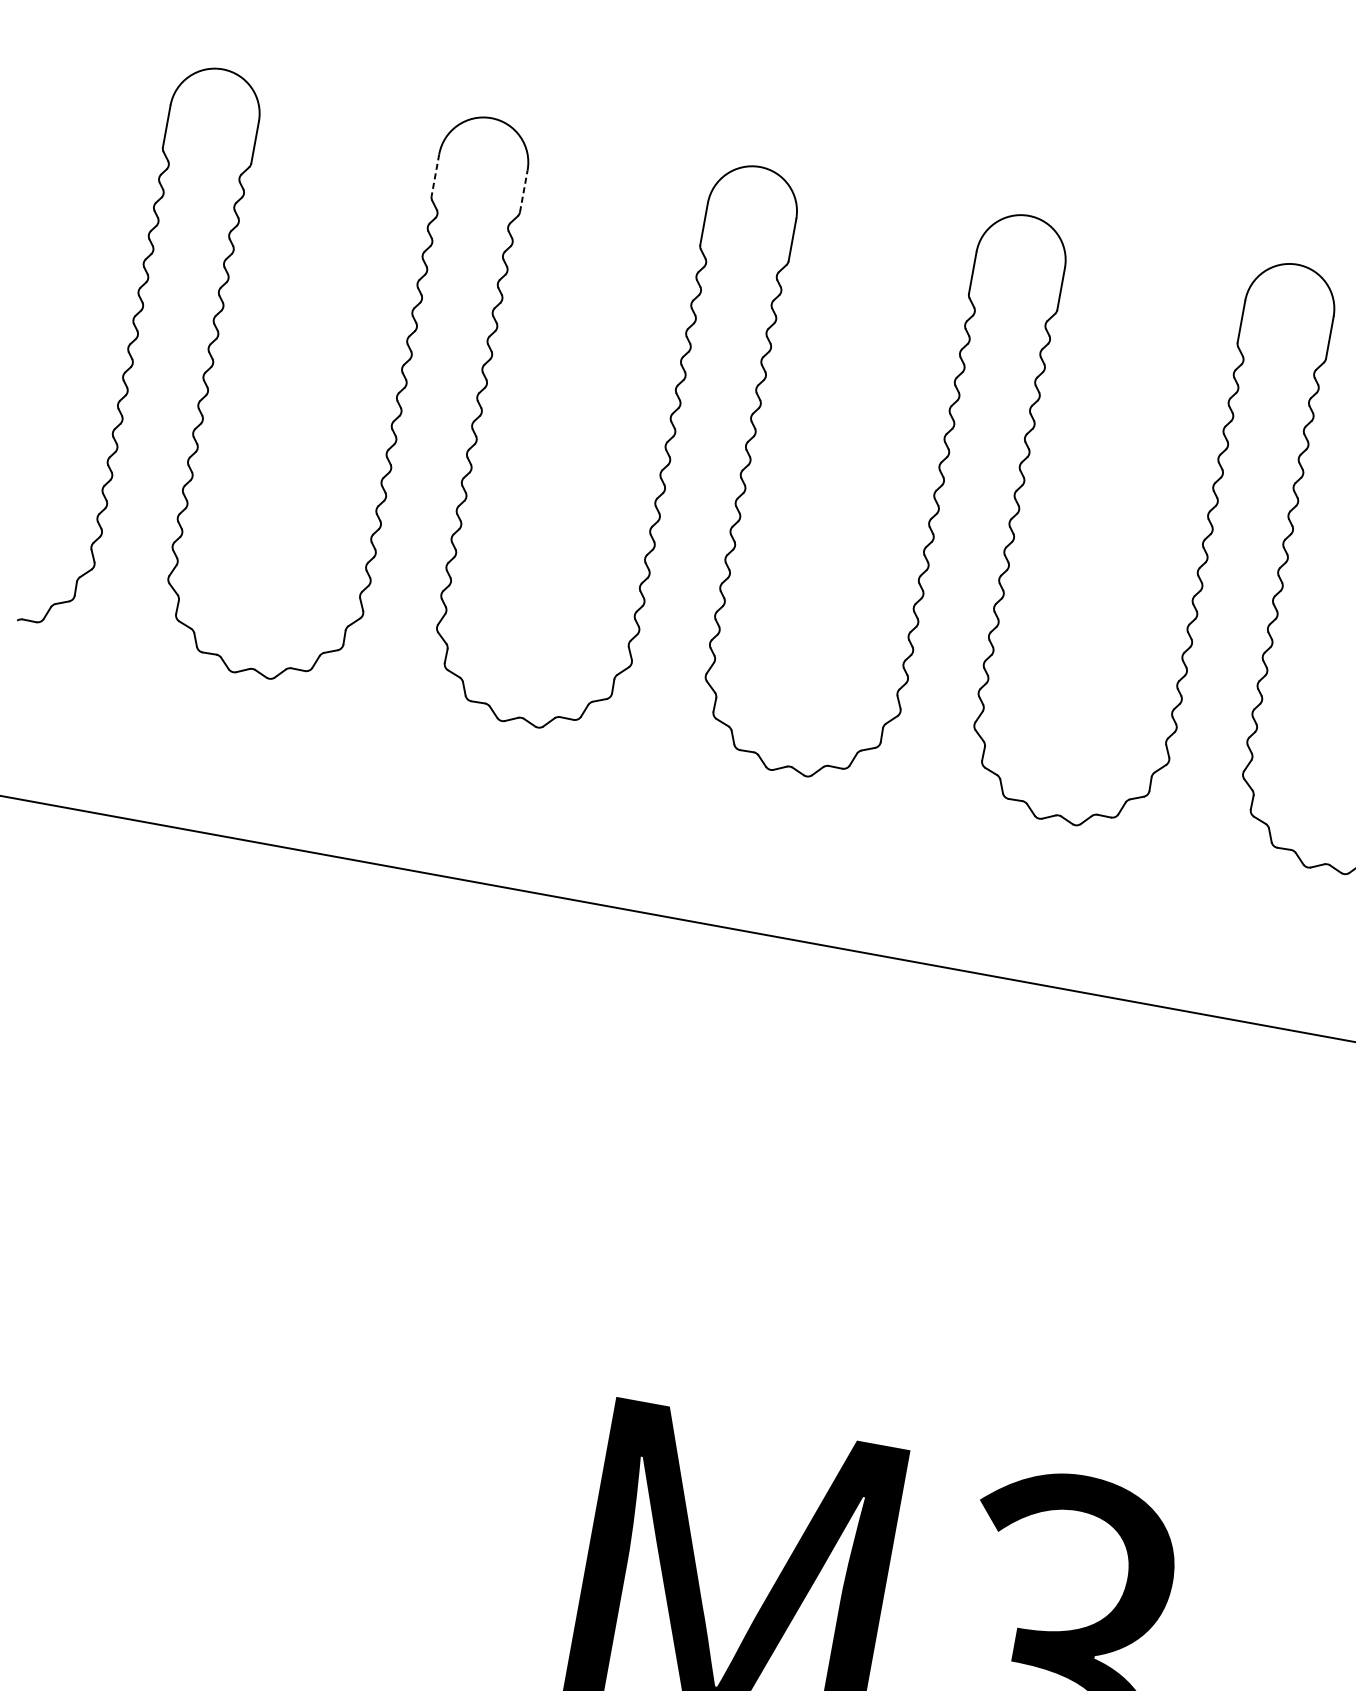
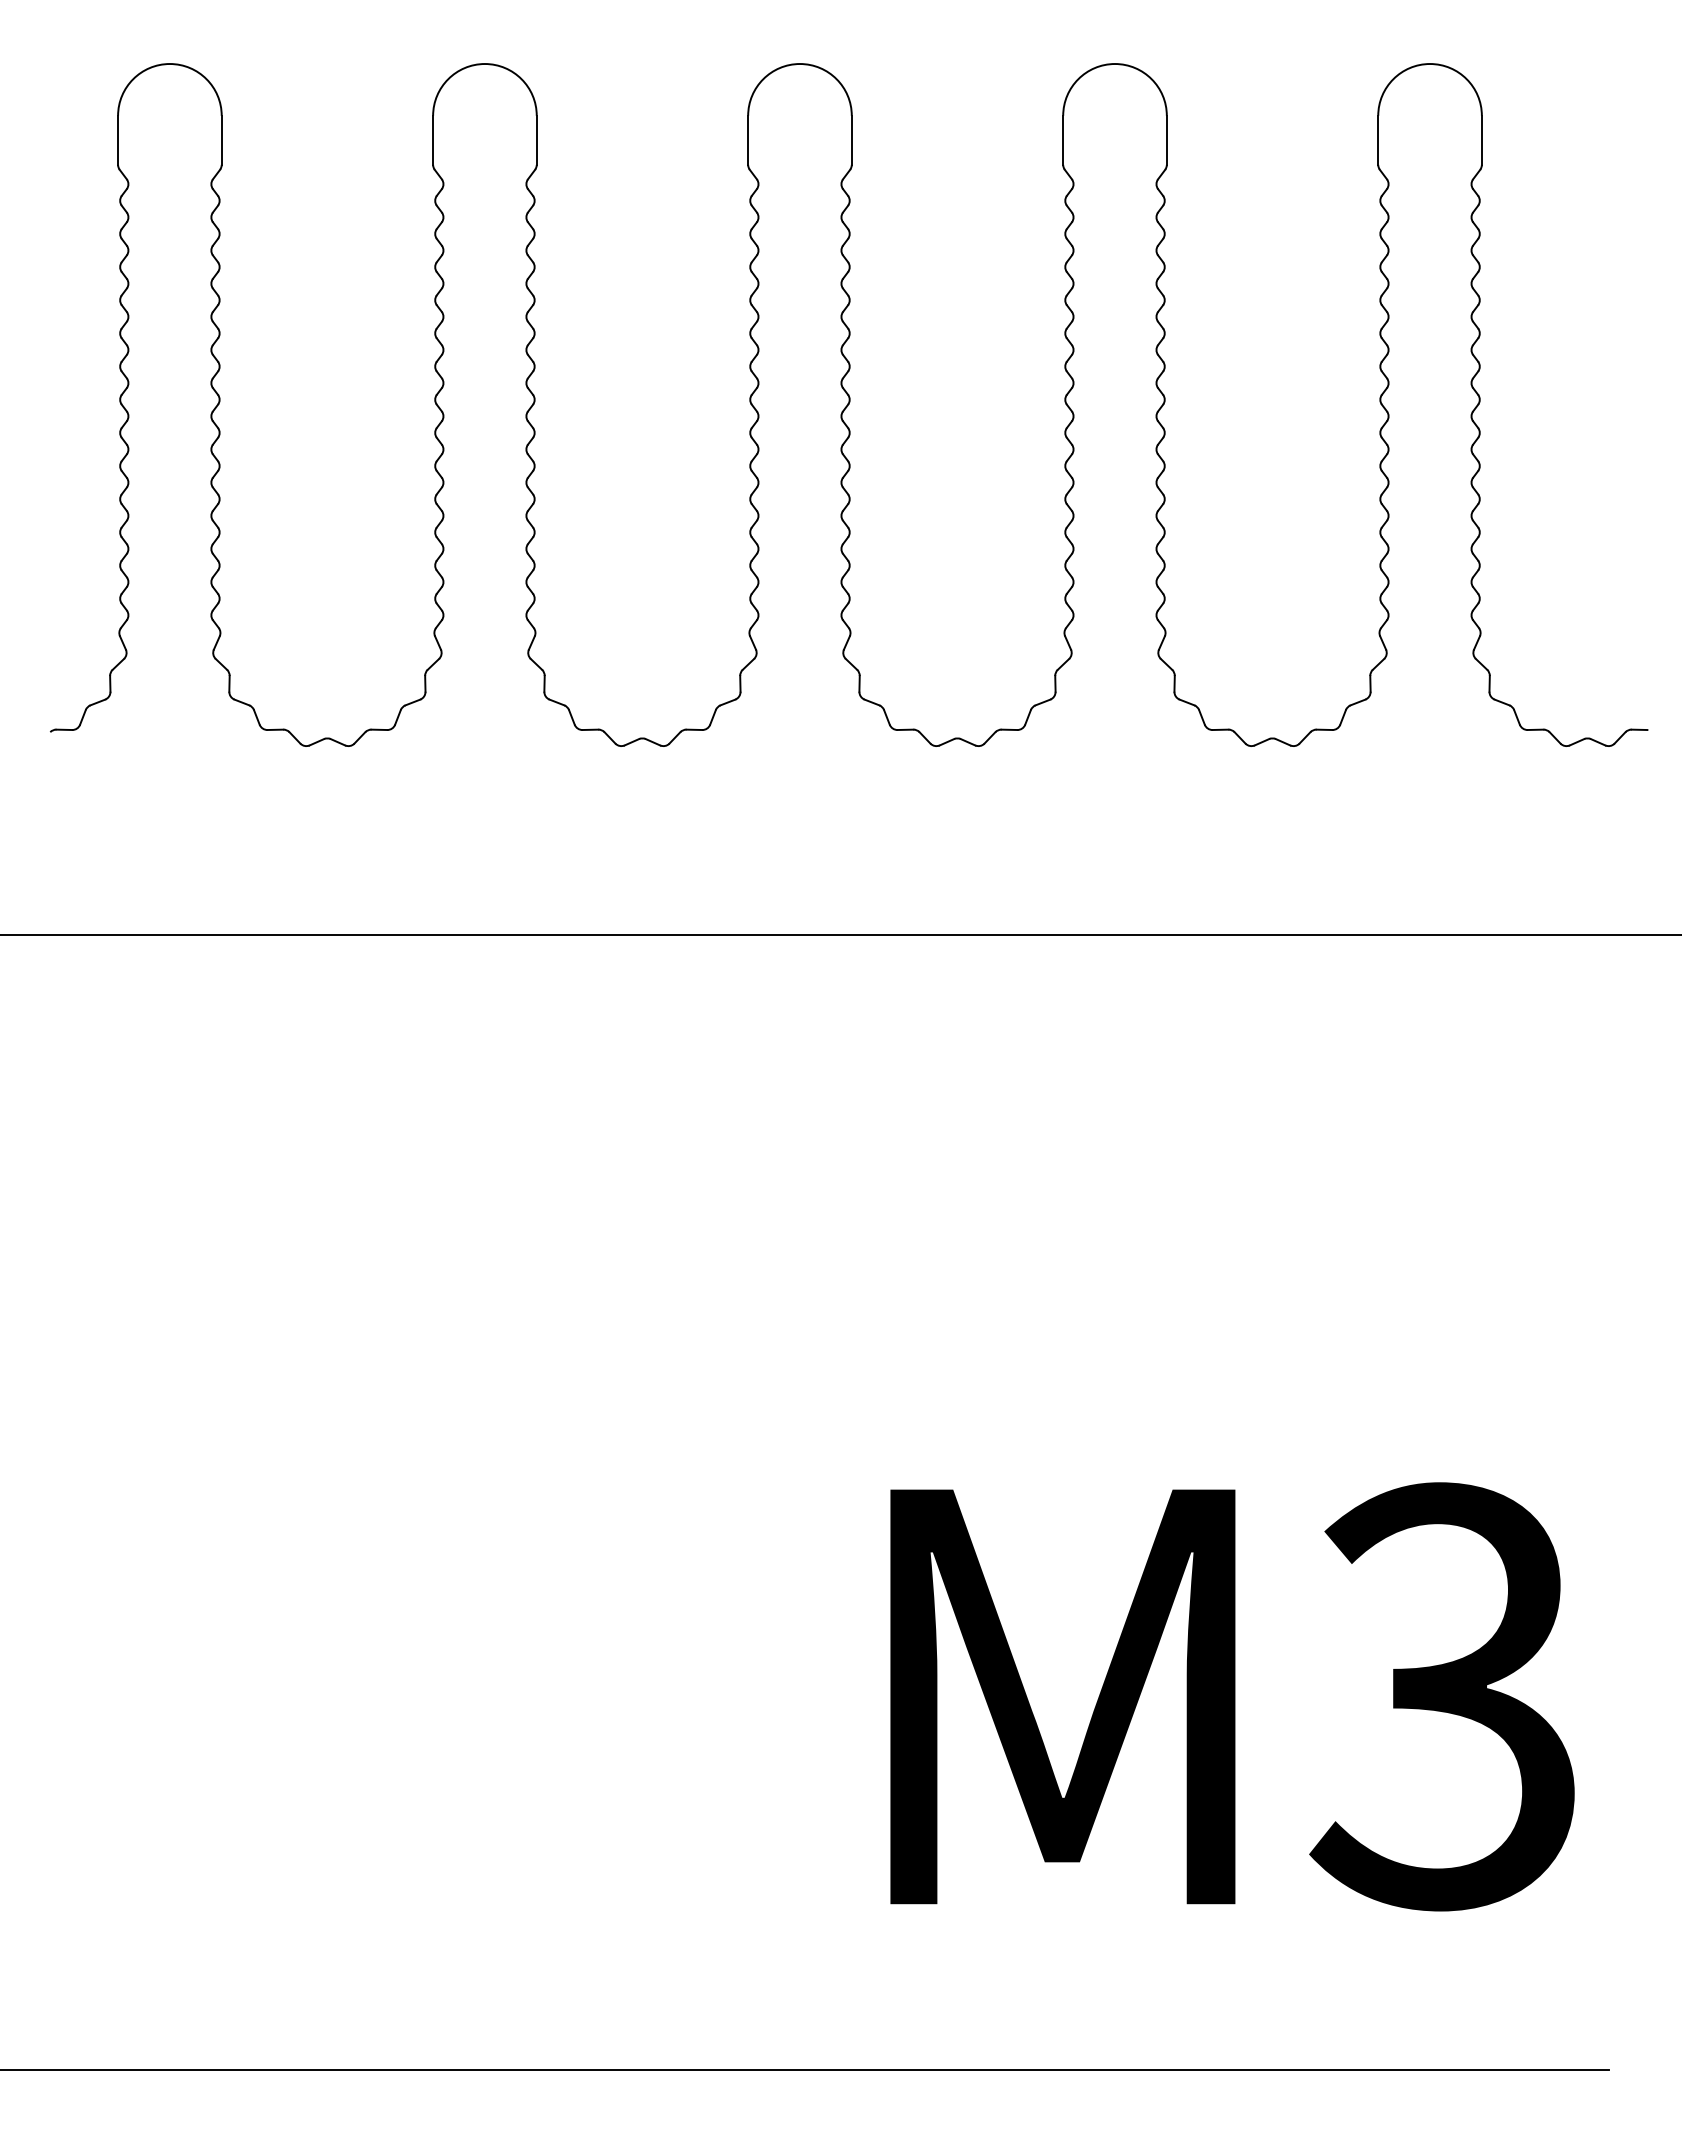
line: (435, 175) -> (433, 140), dashed -> solid
line: (523, 191) -> (536, 140), dashed -> solid

